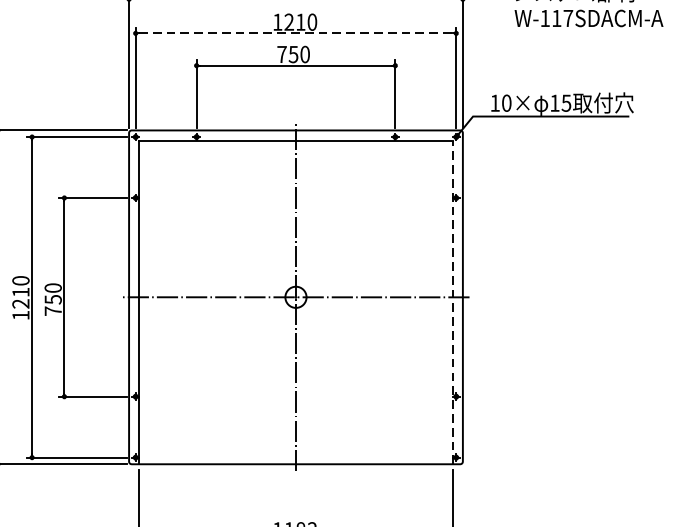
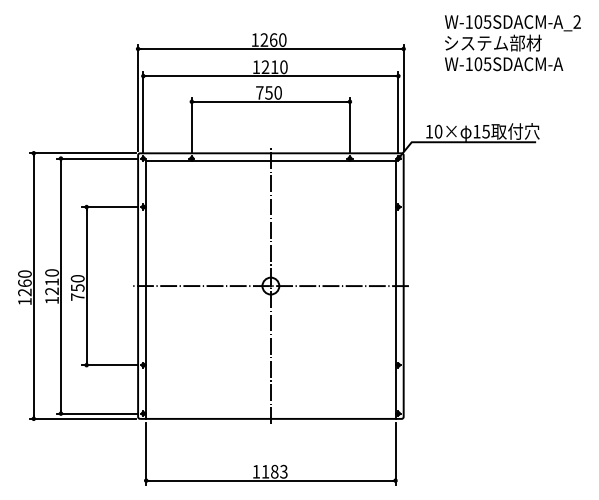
text: (561, 18) -> (482, 64), W-117SDACM-A -> W-105SDACM-A
line: (295, 33) -> (270, 76), dashed -> solid
line: (452, 302) -> (395, 290), dashed -> solid

